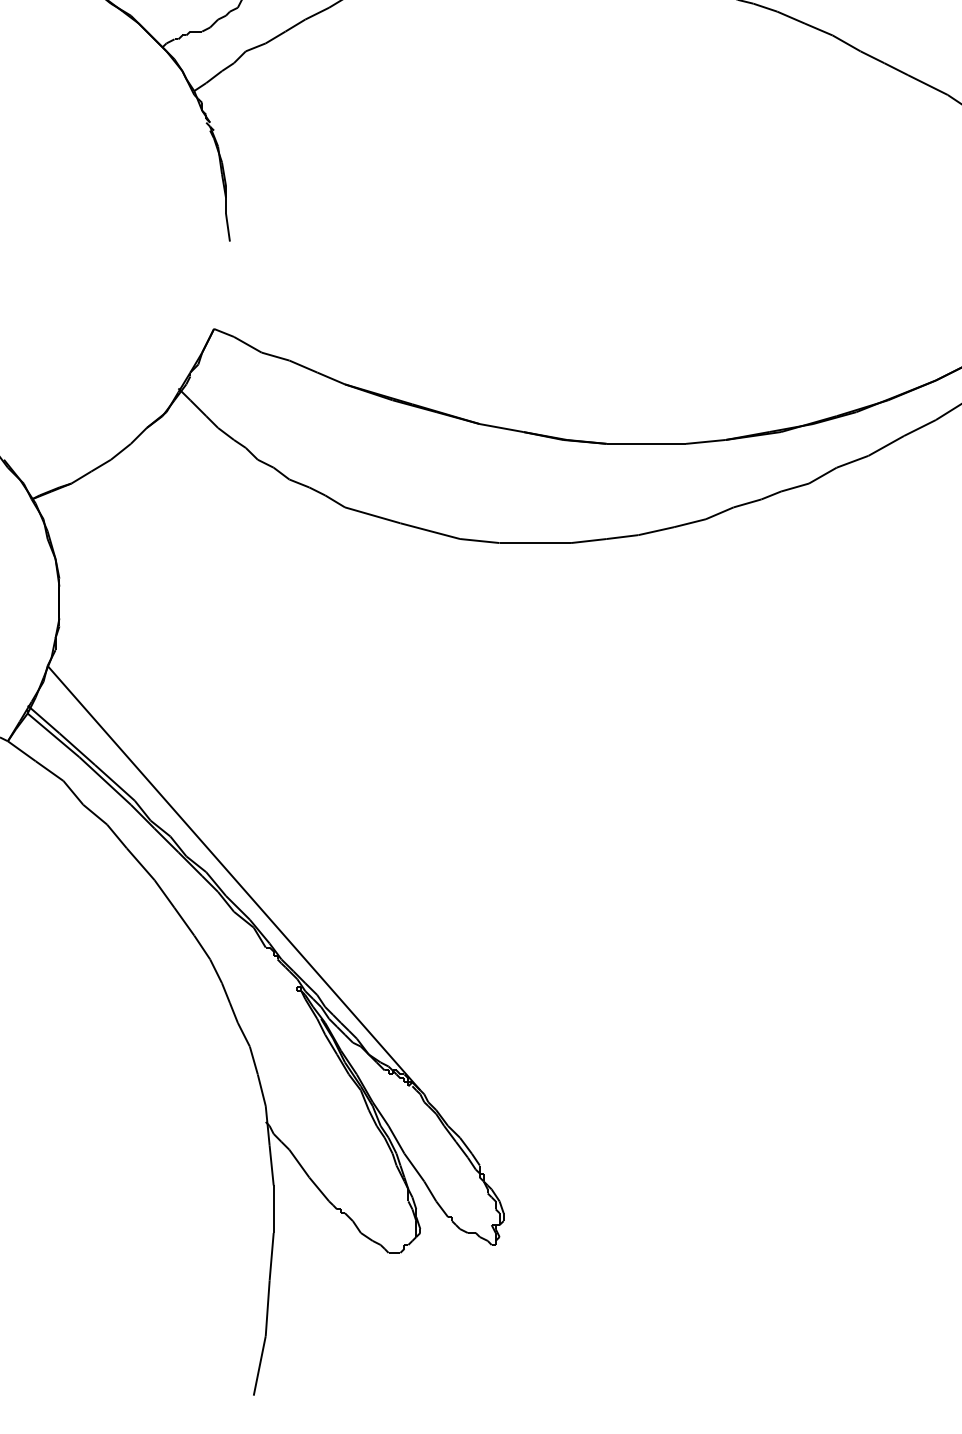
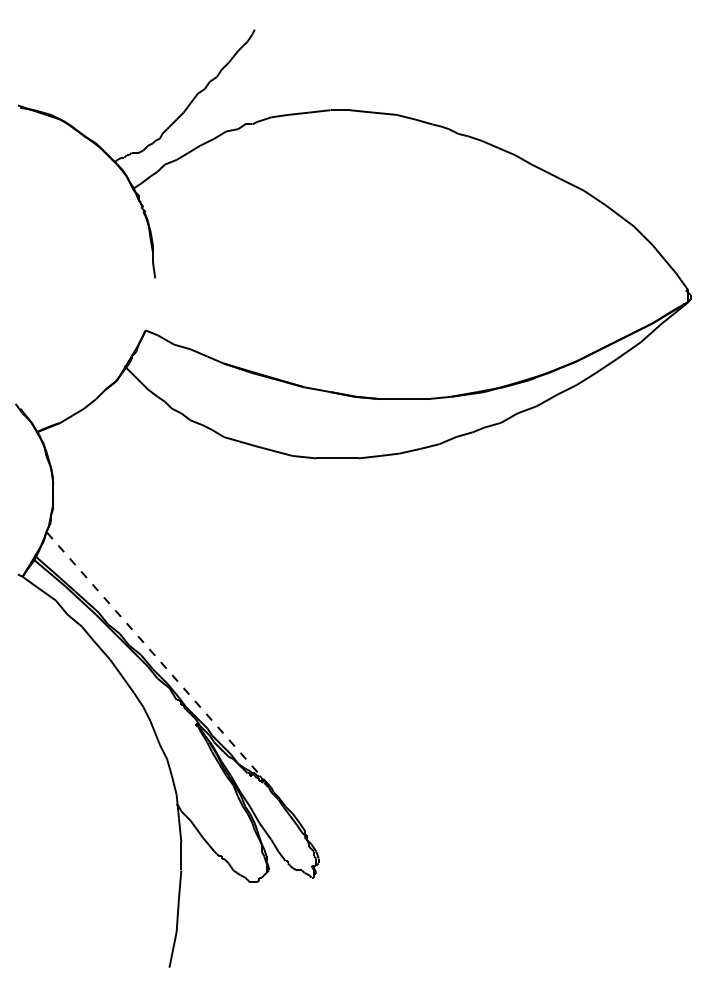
line: (233, 878) -> (157, 658), solid -> dashed

